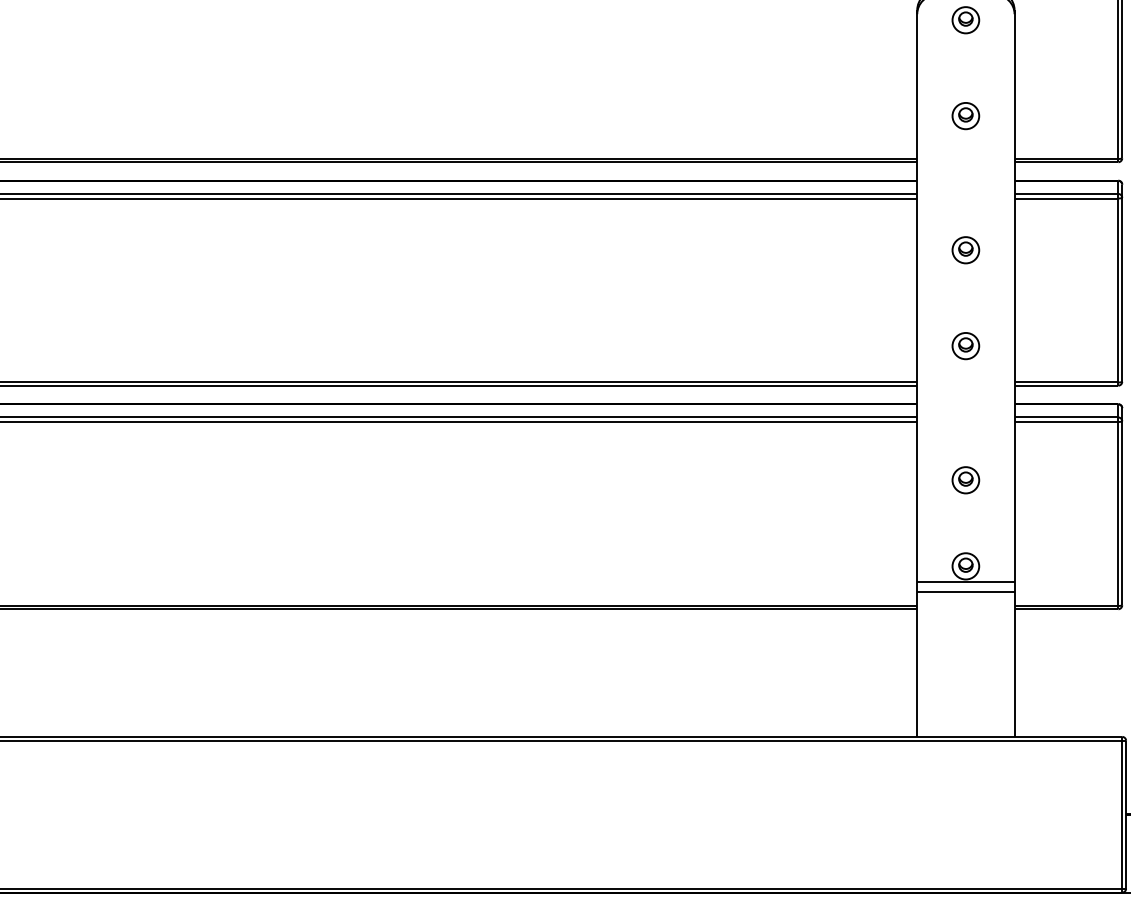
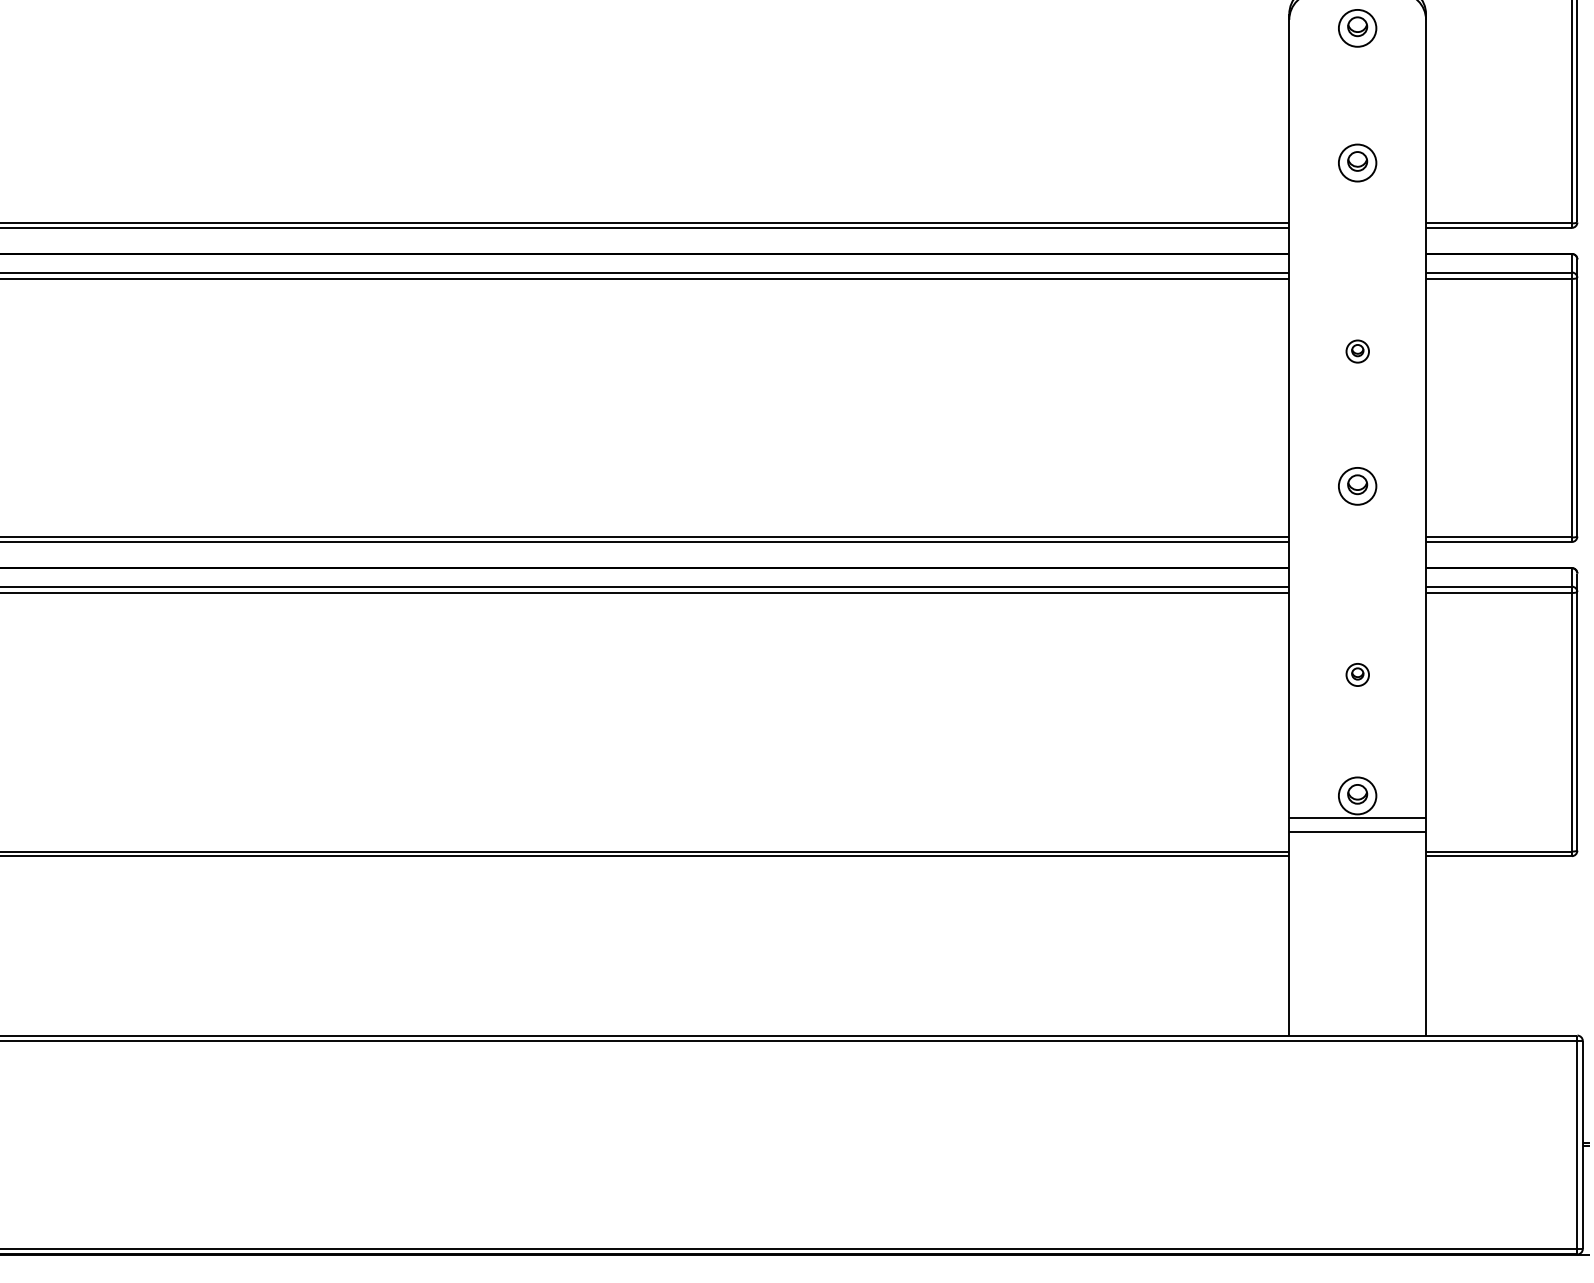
part: (965, 250) -> (1357, 351), size x0.6
part: (965, 479) -> (1357, 674), size x0.6

